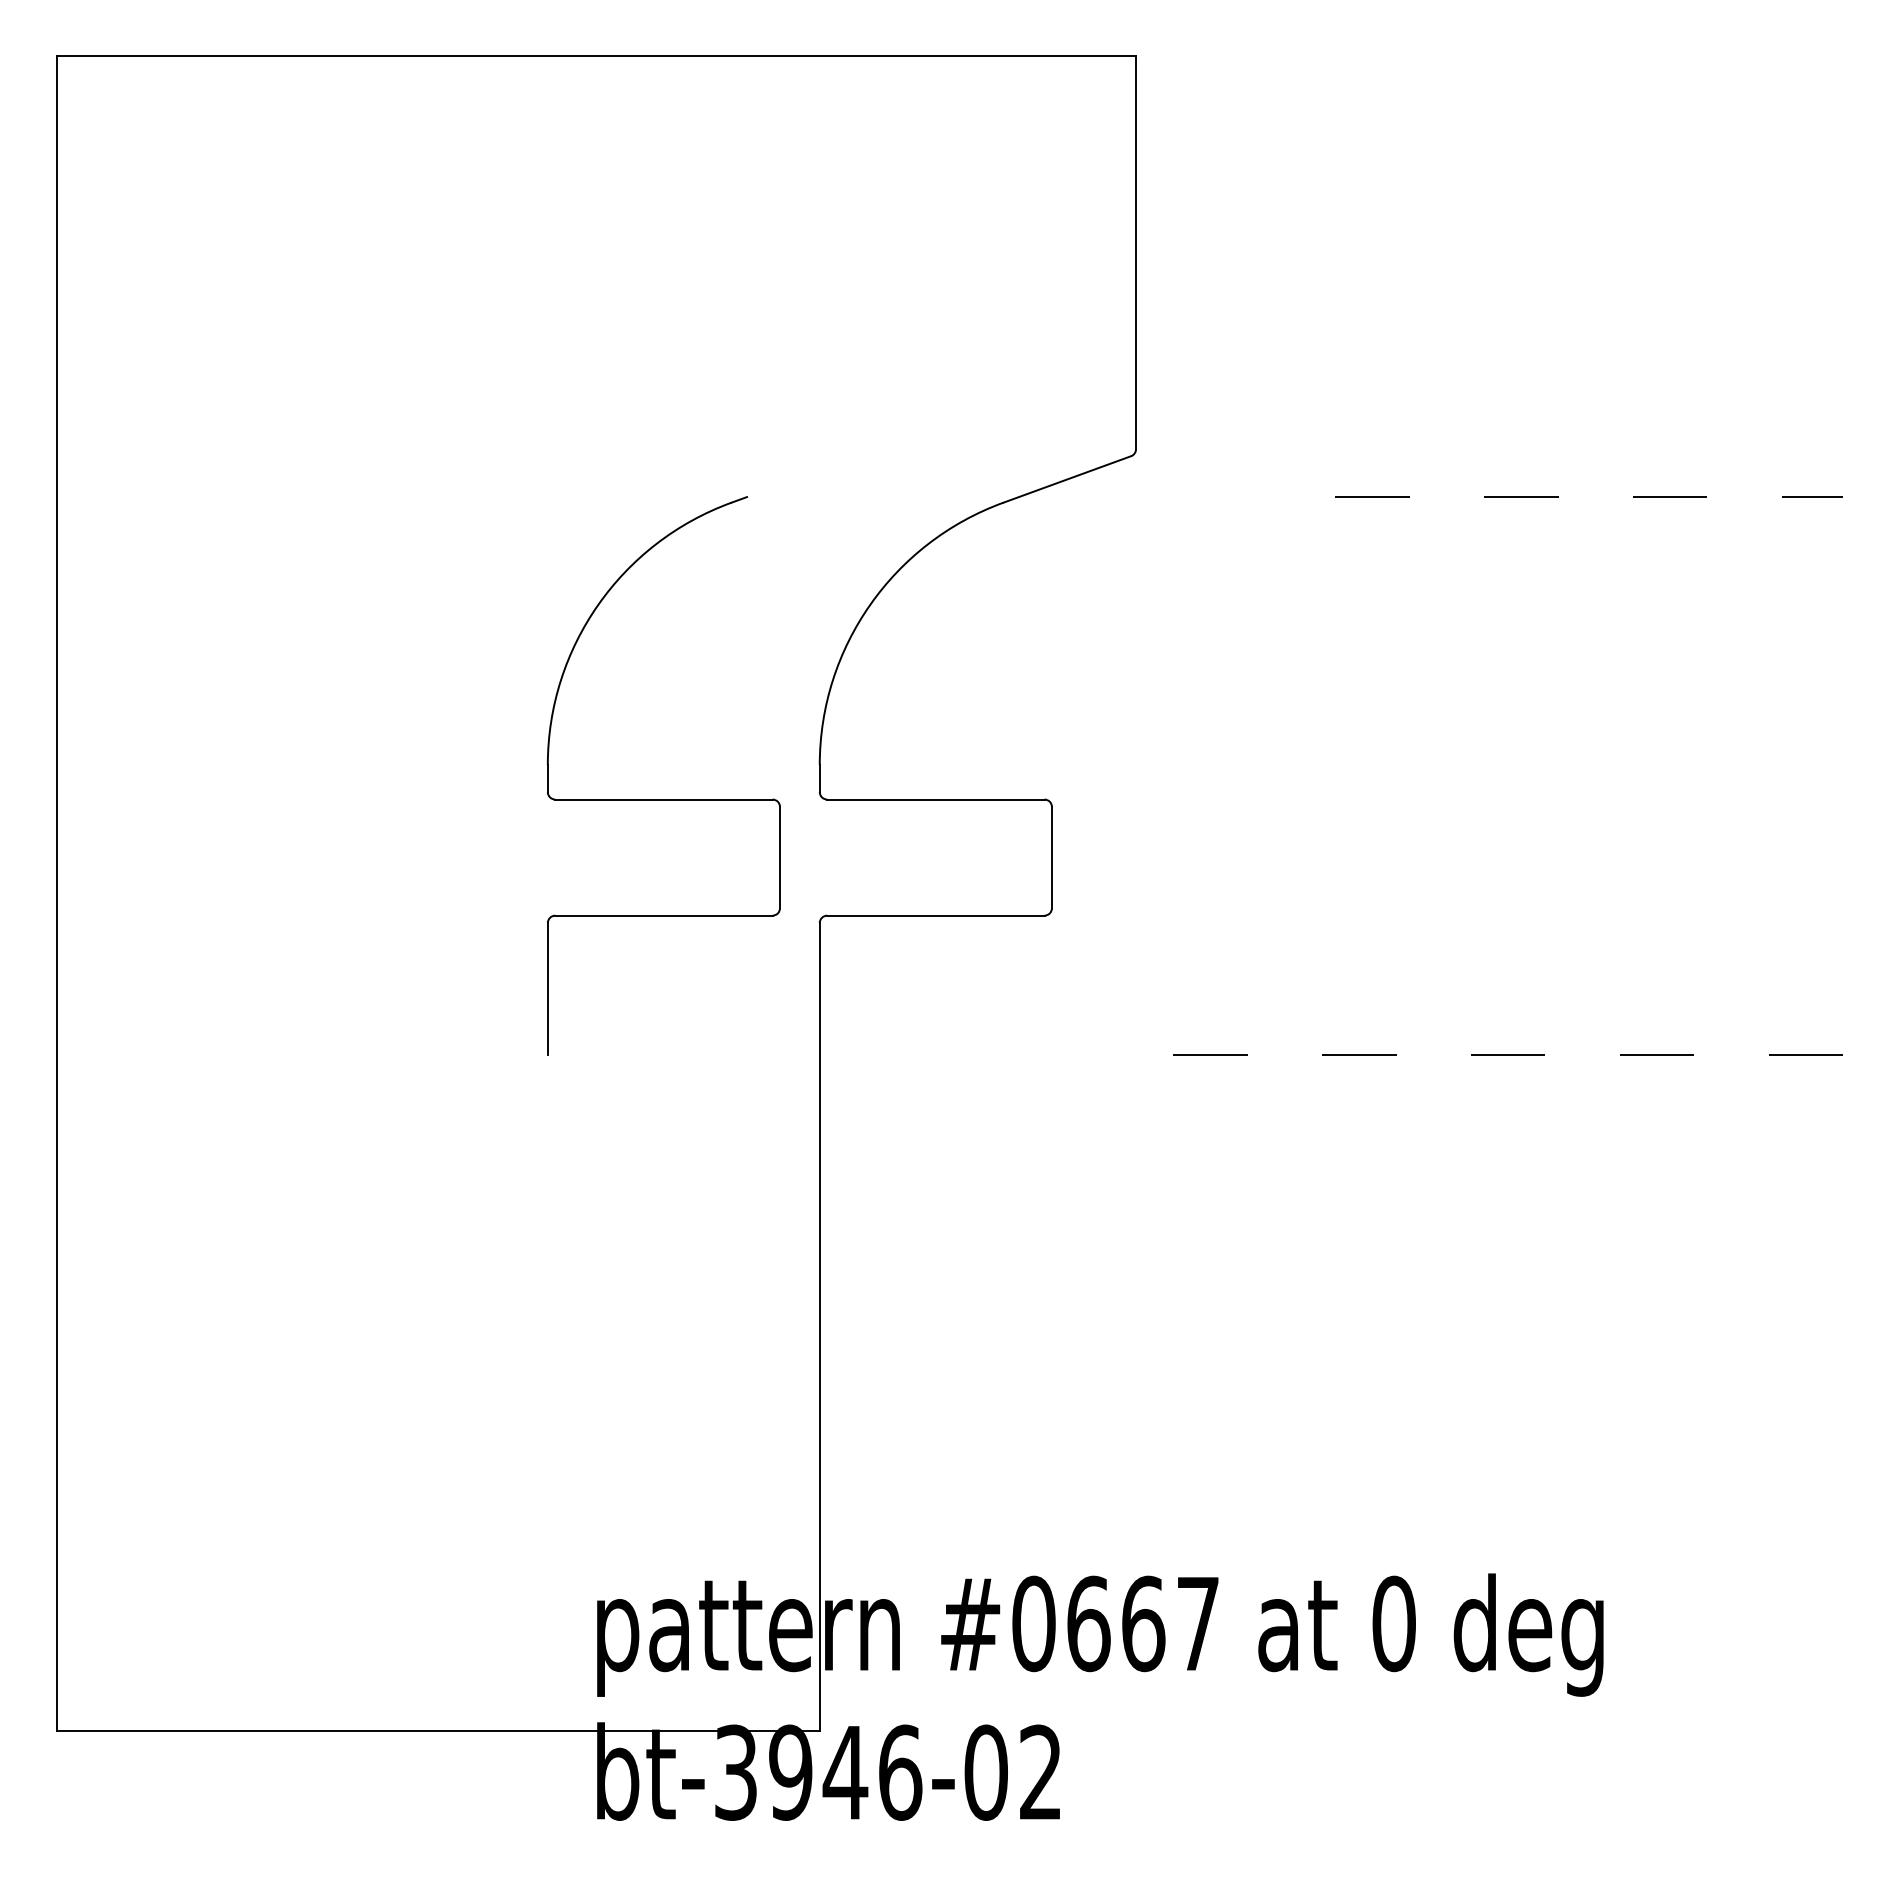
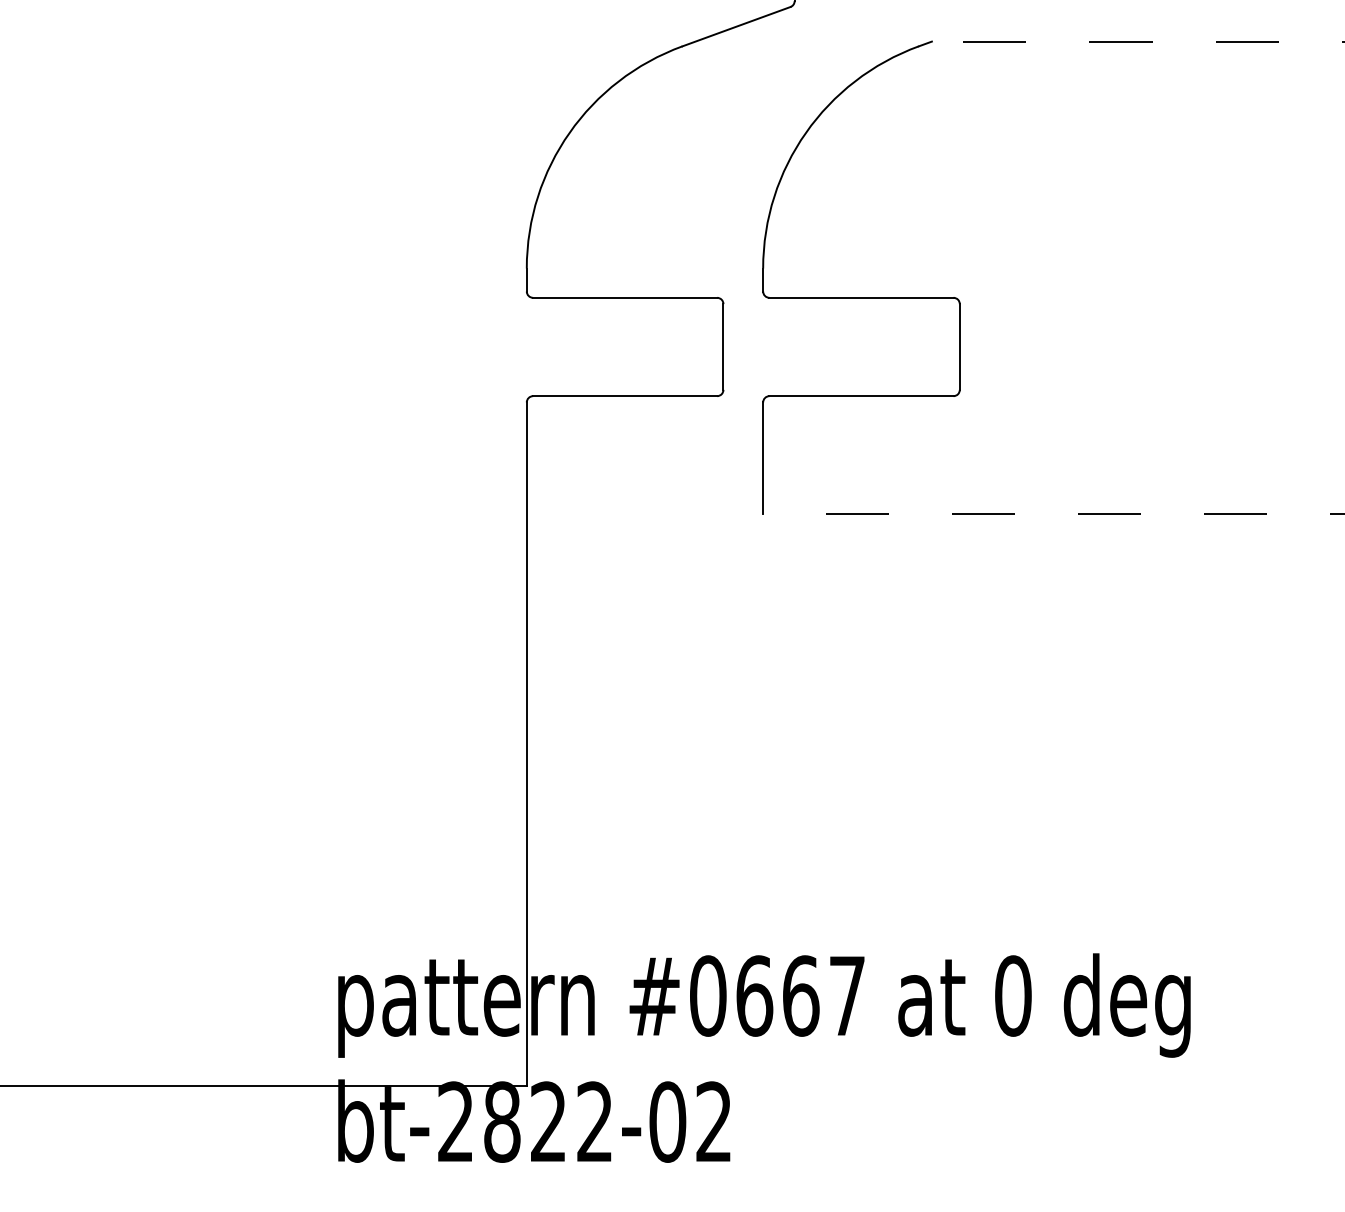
part: (663, 799) -> (861, 297), moved
text: (818, 1772) -> (525, 1121), bt-3946-02 -> bt-2822-02

